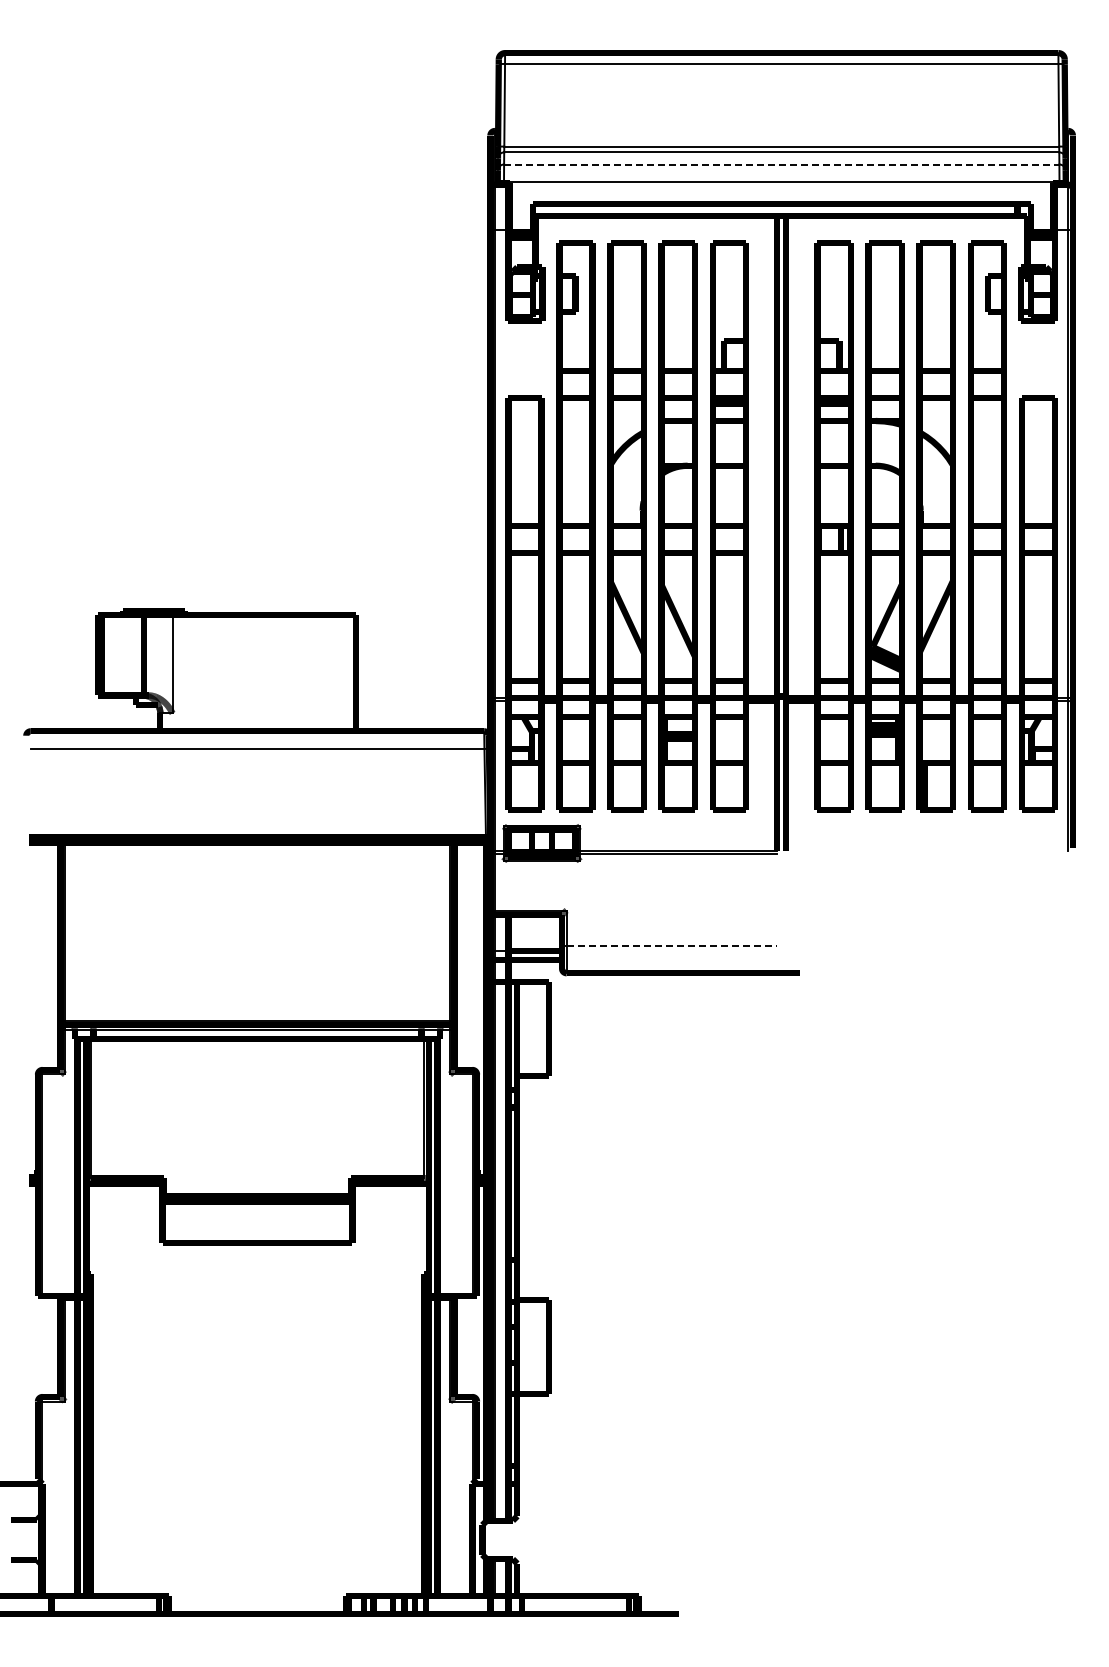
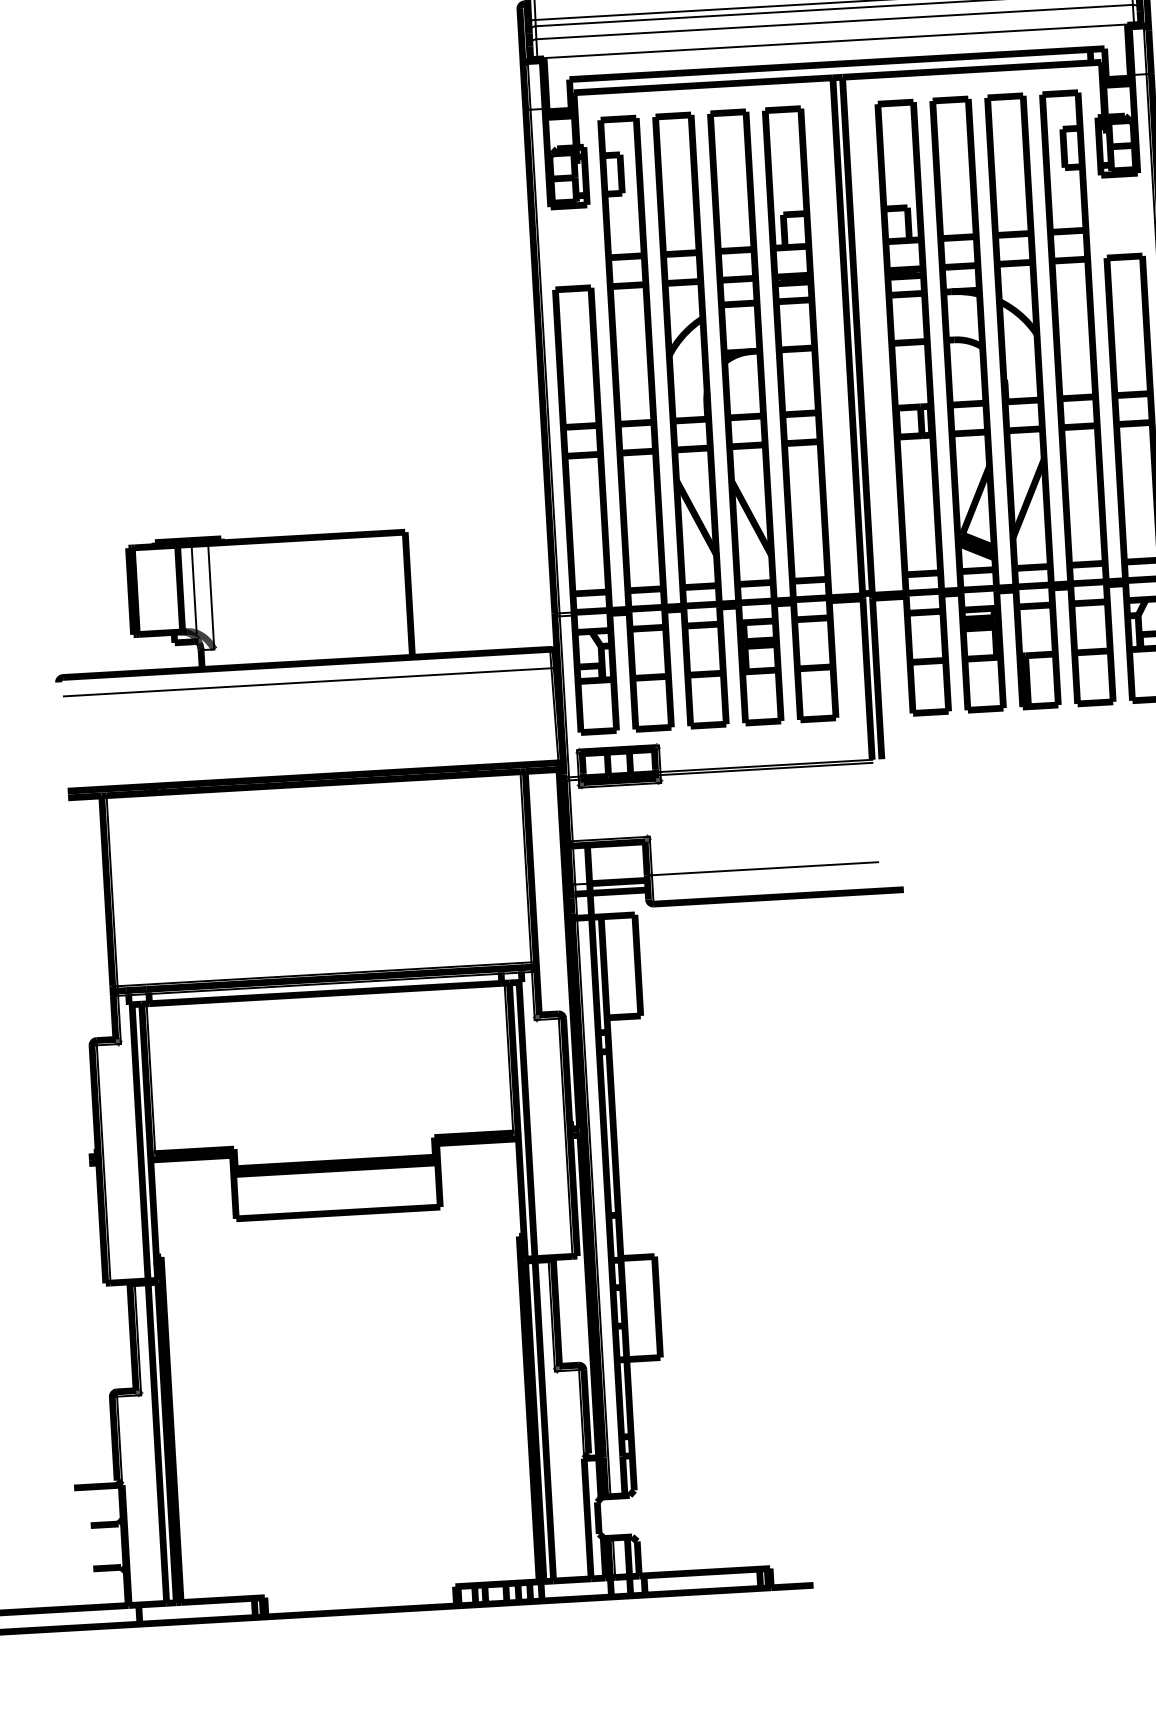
line: (781, 164) -> (834, 22), dashed -> solid
line: (157, 655) -> (194, 588), added
line: (672, 946) -> (765, 868), dashed -> solid

